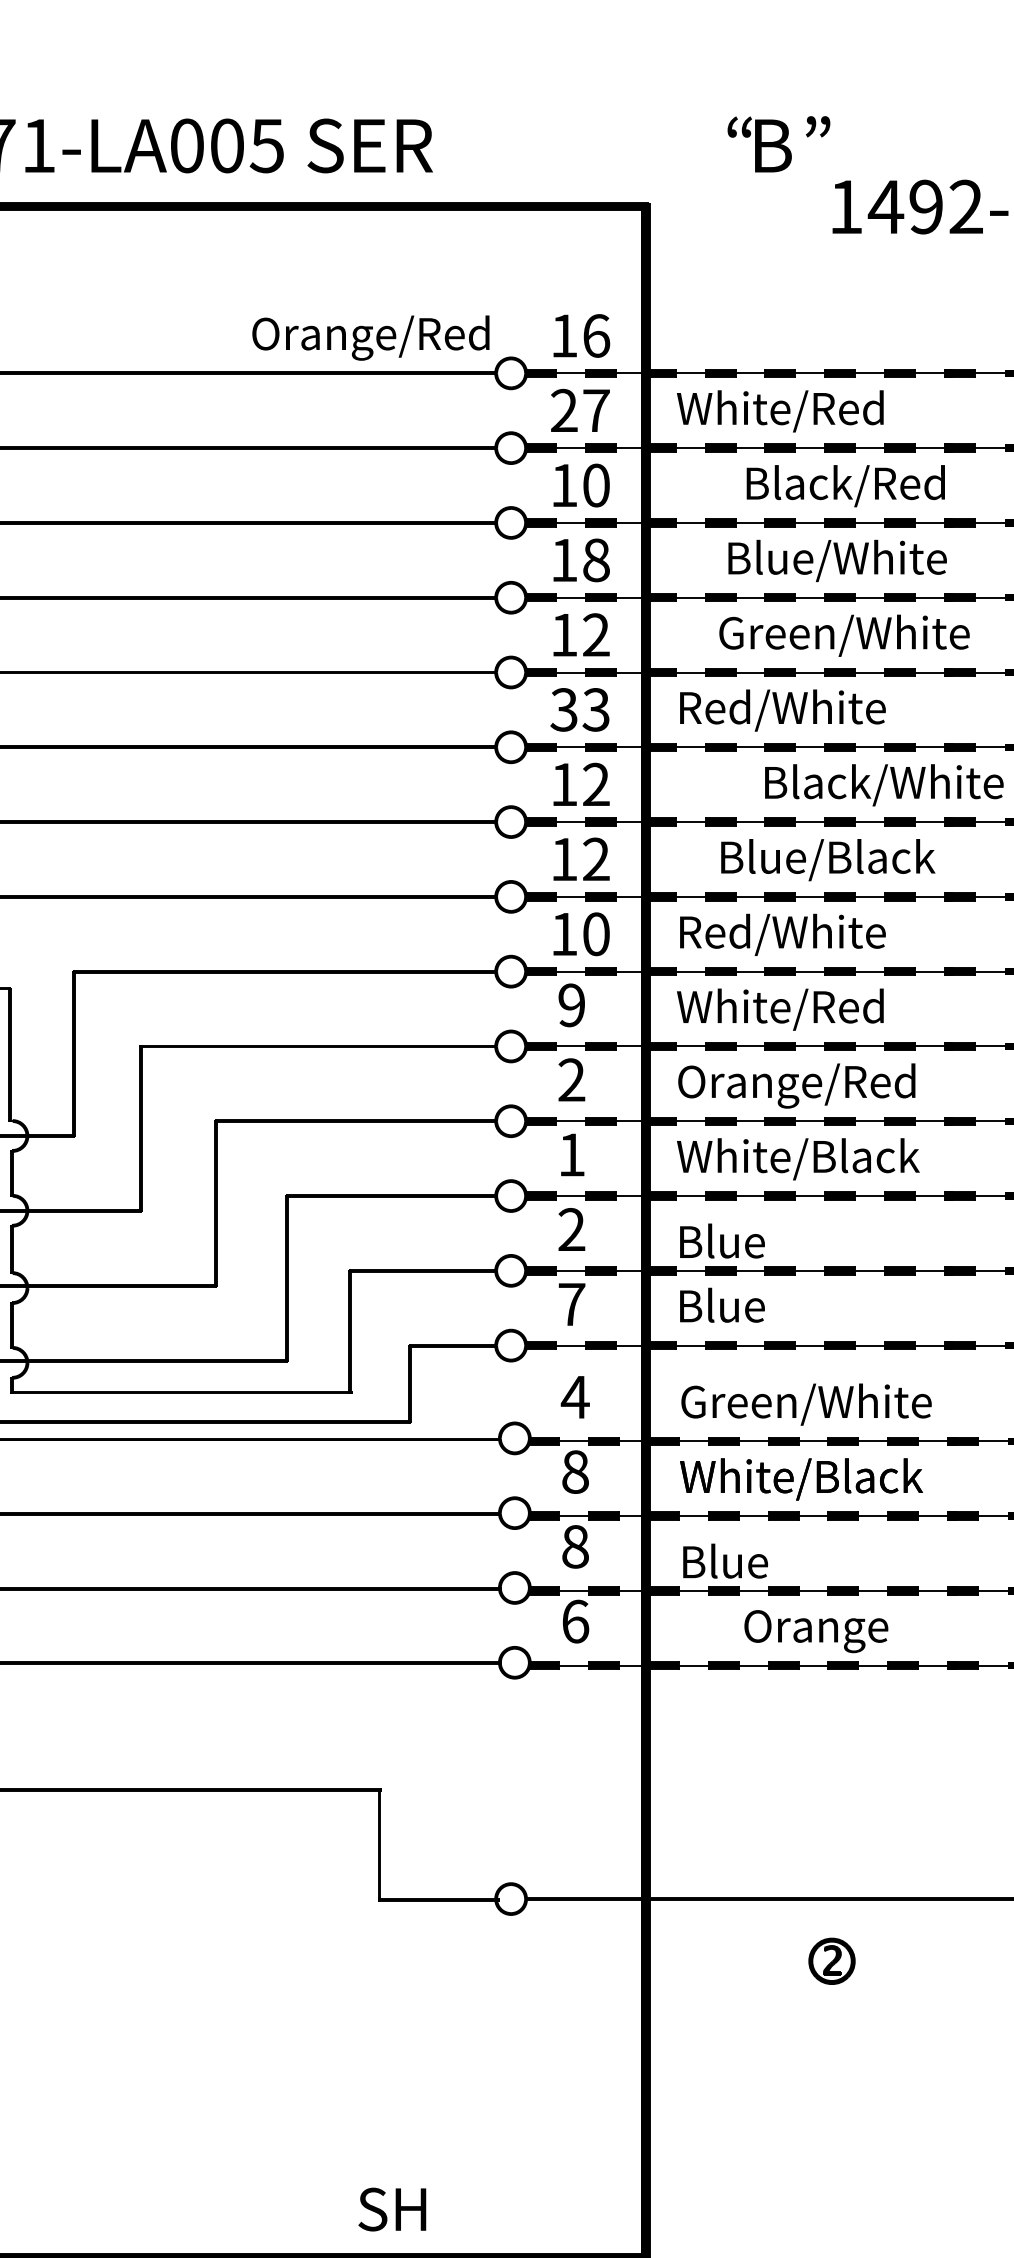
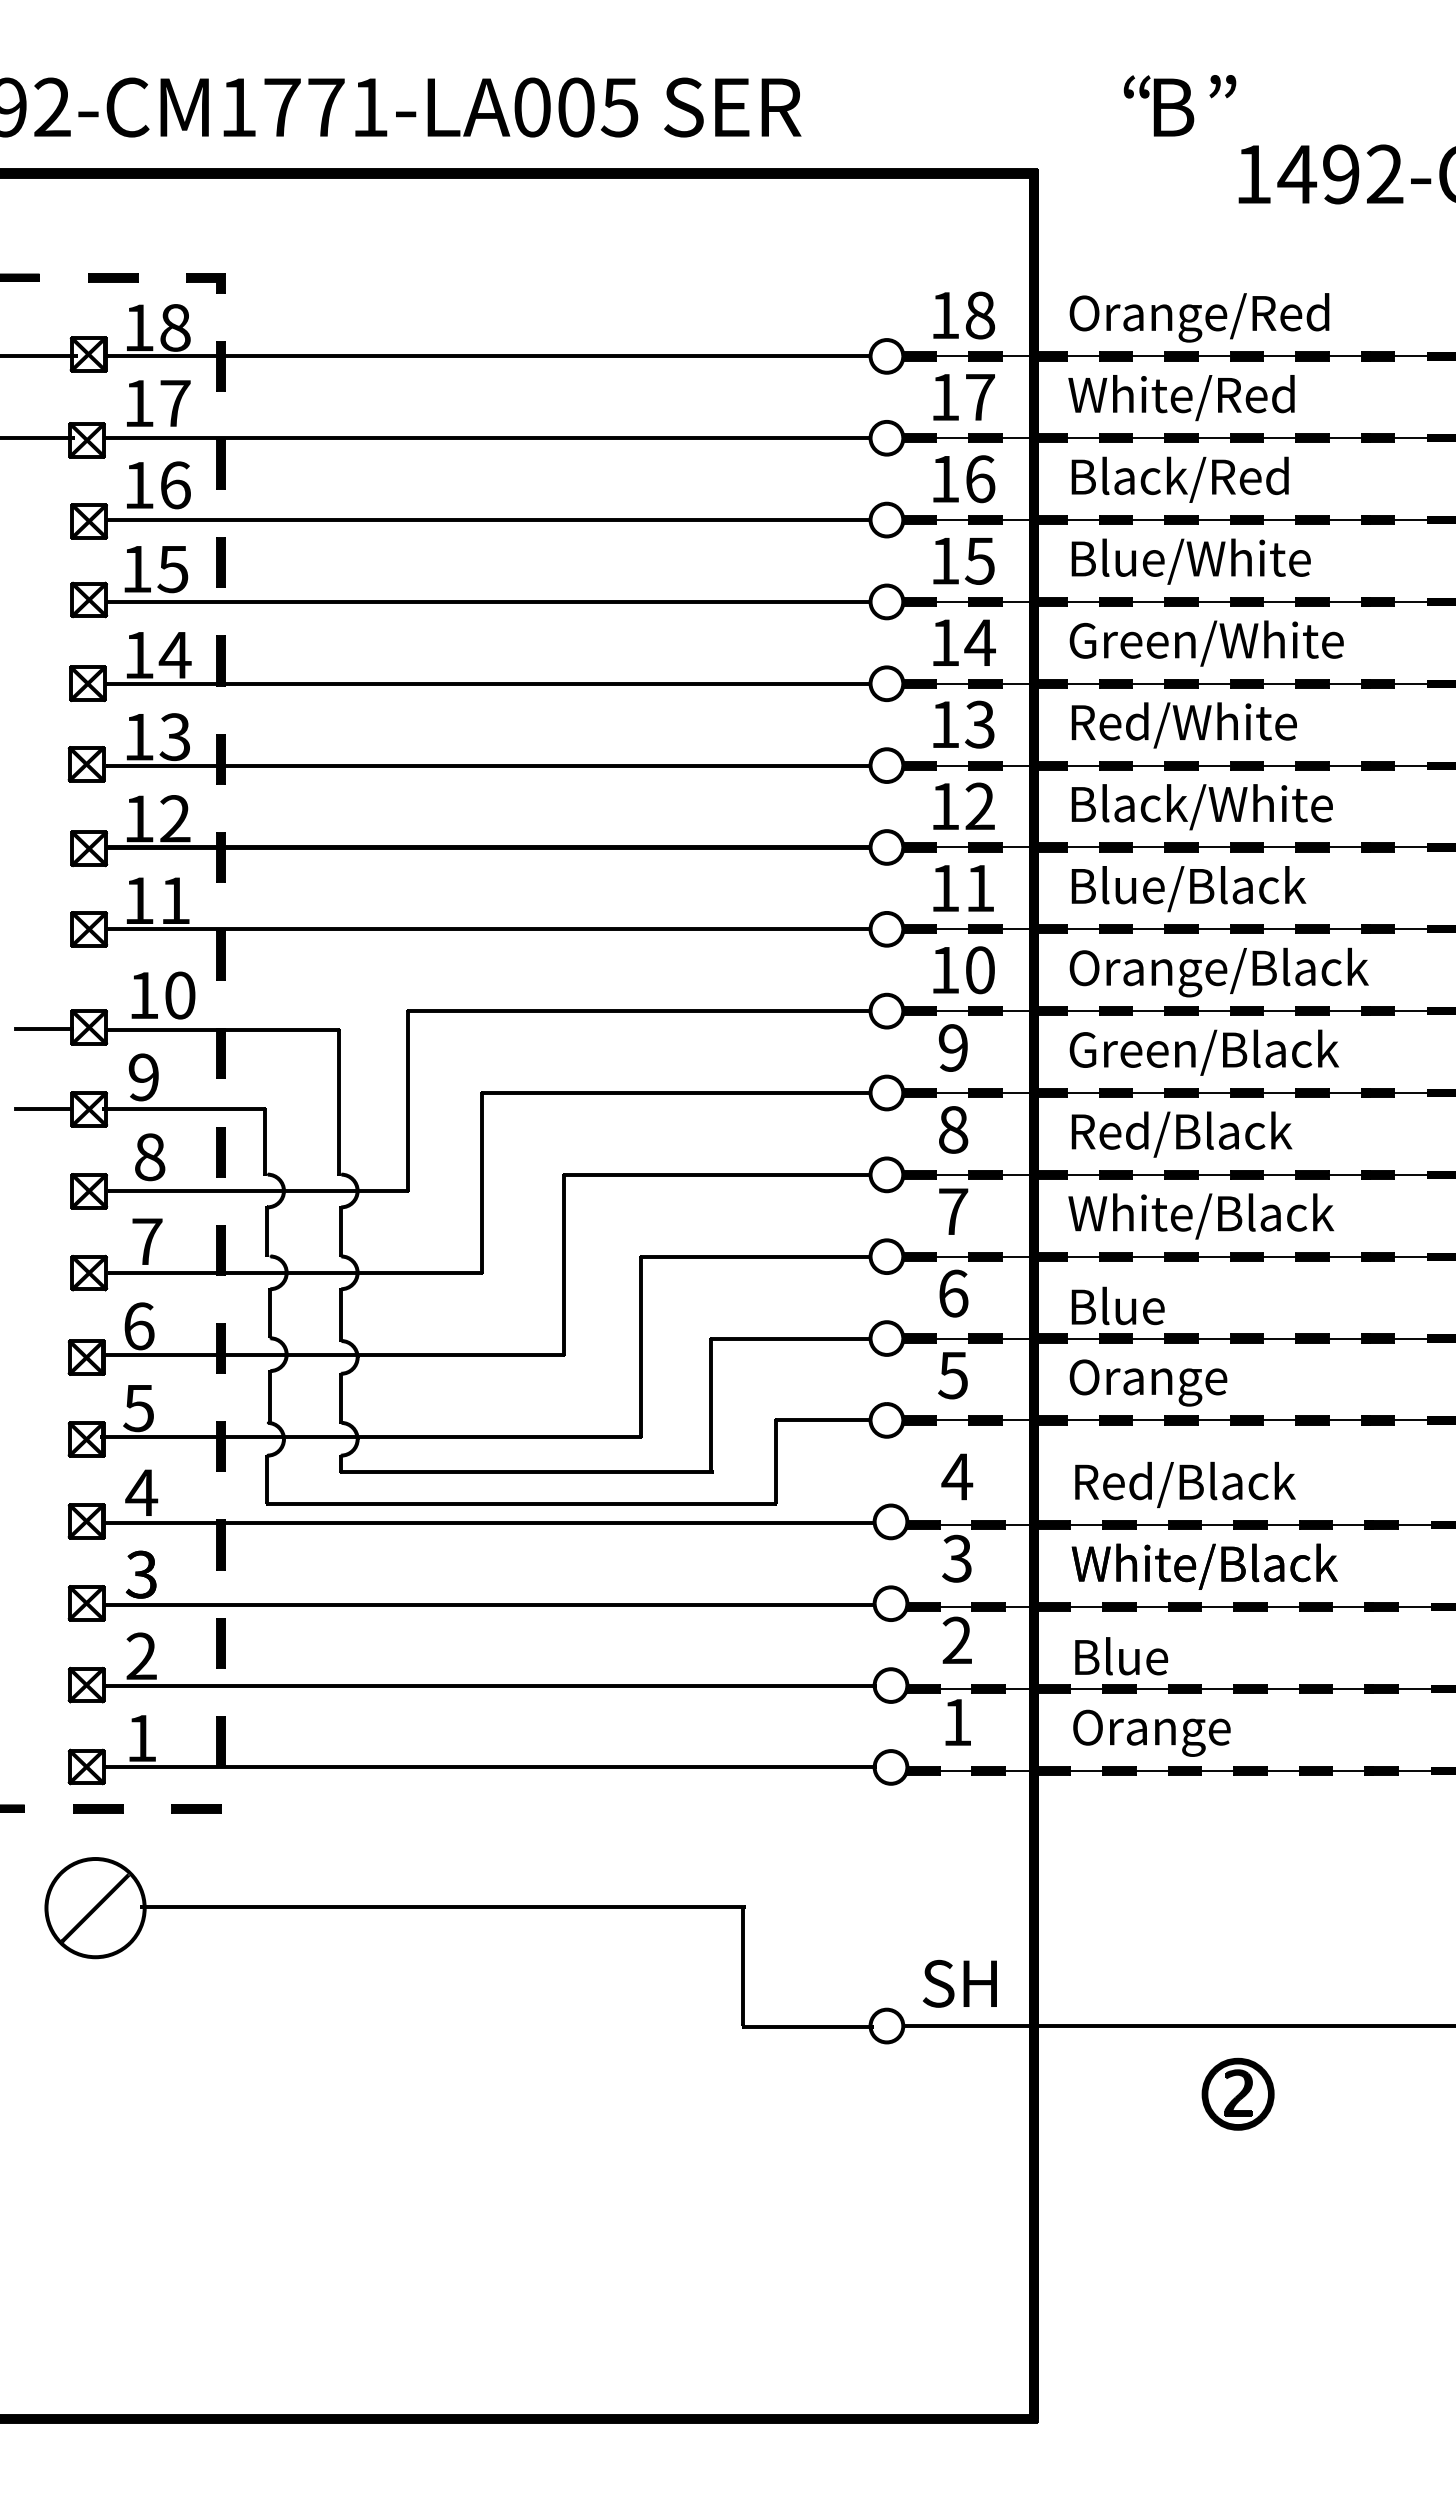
text: (596, 335) -> (980, 315), 16 -> 18
text: (370, 337) -> (1199, 317), moved
text: (563, 409) -> (944, 396), 27 -> 17
text: (596, 485) -> (980, 479), 10 -> 16
text: (845, 485) -> (1179, 479), moved
text: (596, 559) -> (980, 560), 18 -> 15
text: (836, 560) -> (1190, 561), moved
text: (595, 633) -> (979, 641), 12 -> 14
text: (844, 635) -> (1206, 643), moved
text: (563, 709) -> (944, 724), 33 -> 13
text: (883, 785) -> (1201, 807), moved
text: (595, 858) -> (979, 887), 12 -> 11
text: (827, 860) -> (1188, 889), moved
text: (814, 936) -> (1218, 972), Red/White -> Orange/Black
text: (800, 1009) -> (1203, 1052), White/Red -> Green/Black
text: (571, 1079) -> (953, 1129), 2 -> 8
text: (796, 1086) -> (1199, 1136), Orange/Red -> Red/Black
text: (571, 1154) -> (953, 1211), 1 -> 7
text: (571, 1229) -> (953, 1293), 2 -> 6
text: (571, 1304) -> (953, 1375), 7 -> 5
text: (750, 1310) -> (1148, 1381), Blue -> Orange
text: (806, 1404) -> (1210, 1484), Green/White -> Red/Black
text: (575, 1471) -> (957, 1558), 8 -> 3
text: (575, 1546) -> (957, 1640), 8 -> 2
text: (575, 1621) -> (957, 1722), 6 -> 1
text: (815, 1630) -> (1151, 1732), moved
part: (831, 1960) -> (1237, 2093), size x1.43
text: (391, 2209) -> (959, 1983), moved

